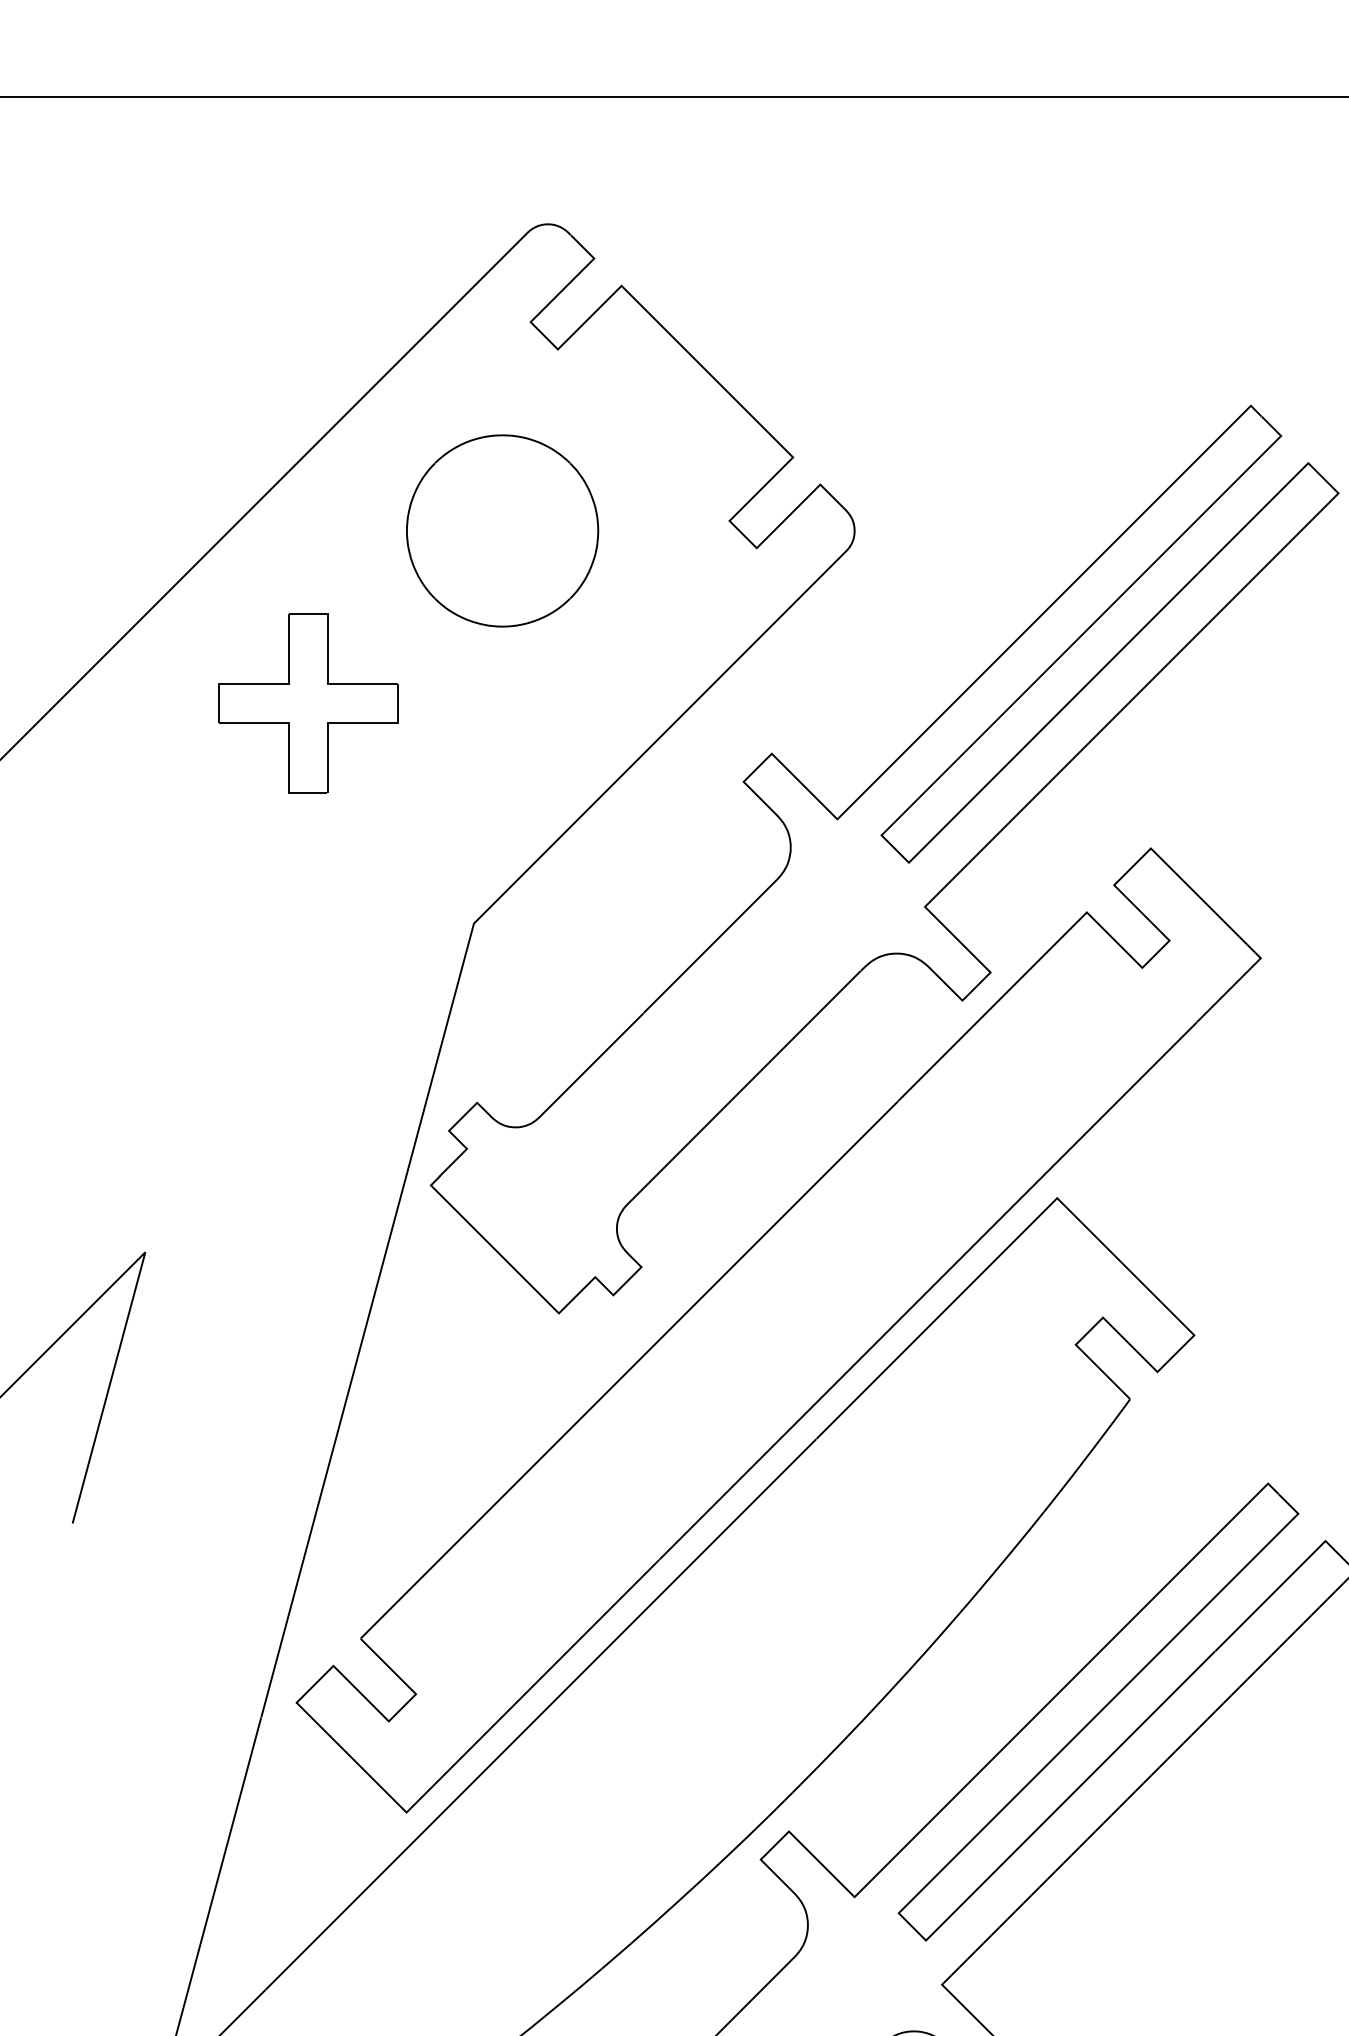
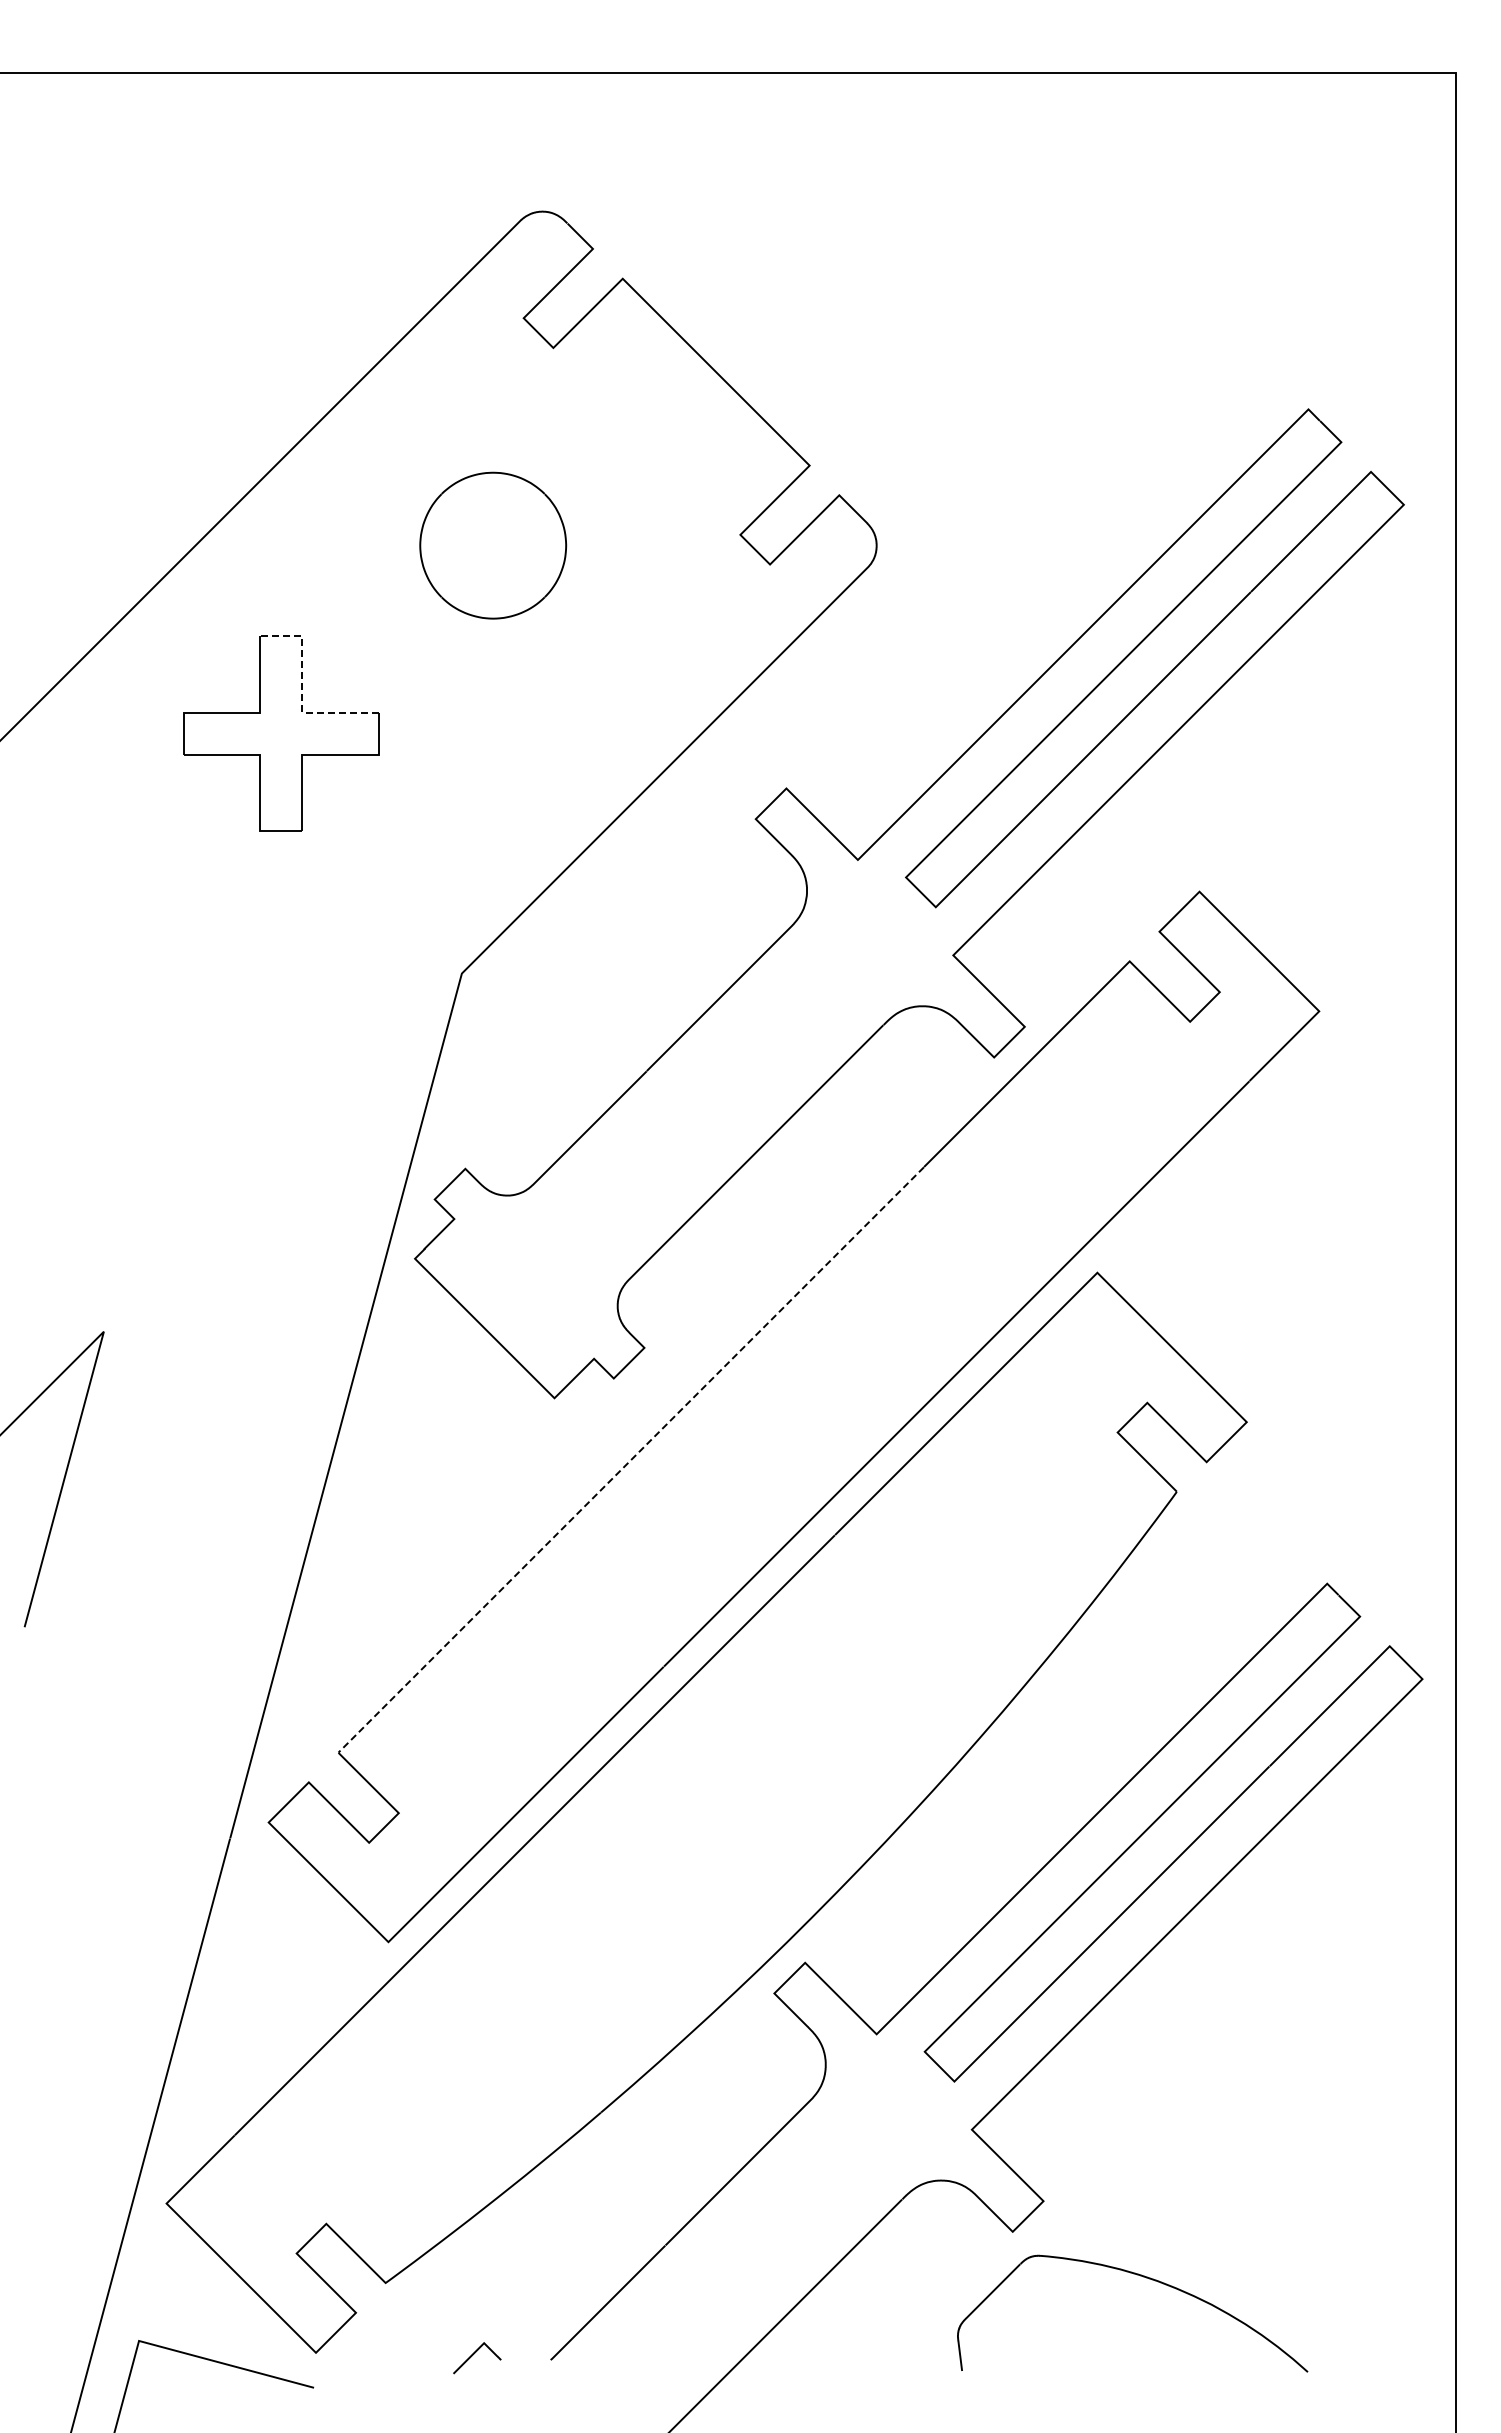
part: (502, 530) -> (493, 545), size x0.7
line: (327, 664) -> (302, 691), solid -> dashed
line: (629, 1369) -> (631, 1459), solid -> dashed

